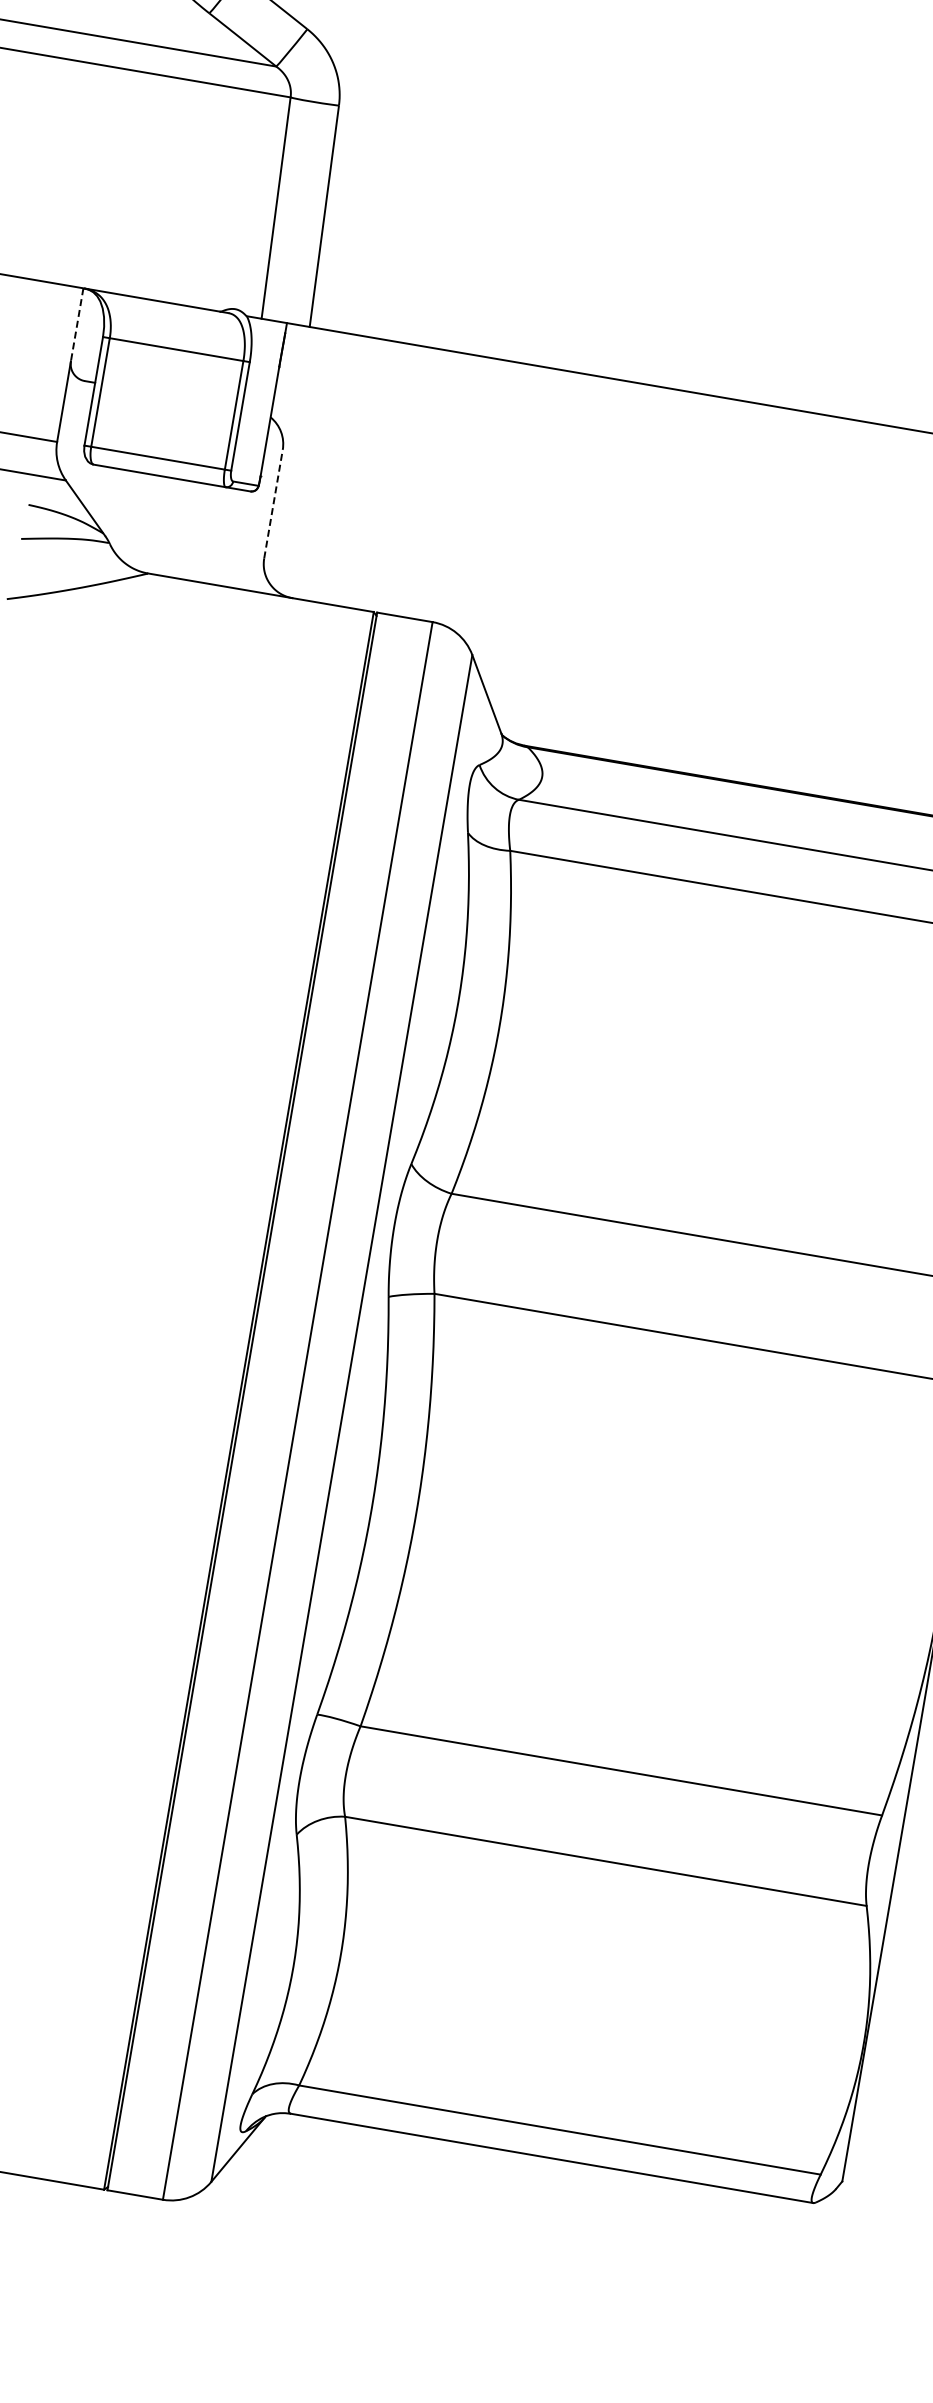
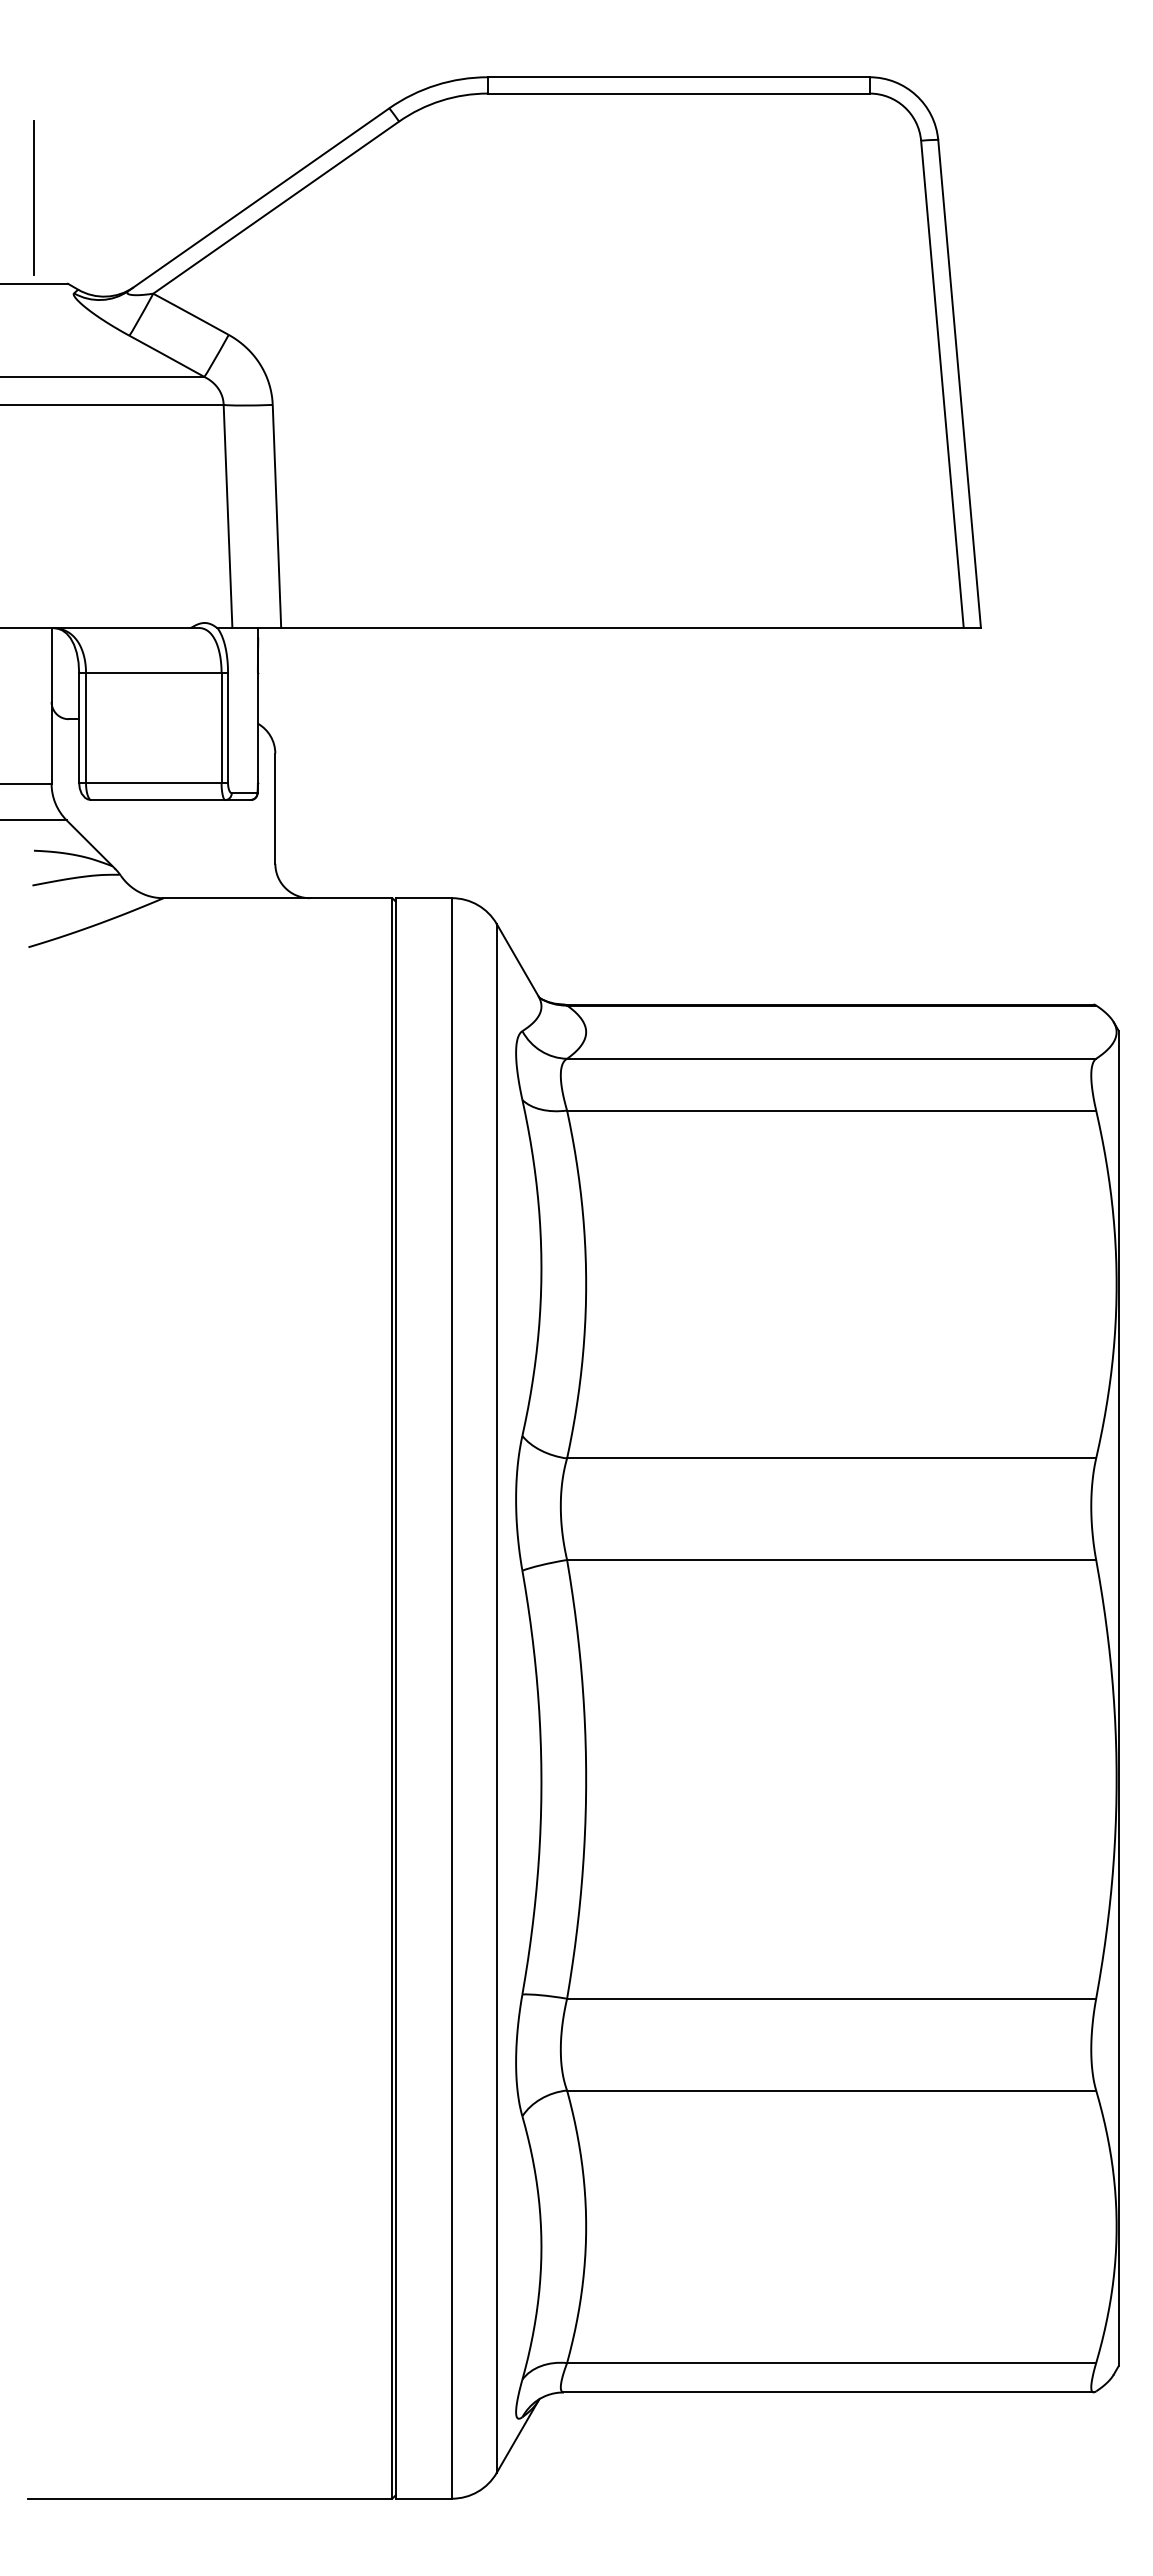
line: (76, 325) -> (51, 665), dashed -> solid
line: (273, 503) -> (275, 808), dashed -> solid

